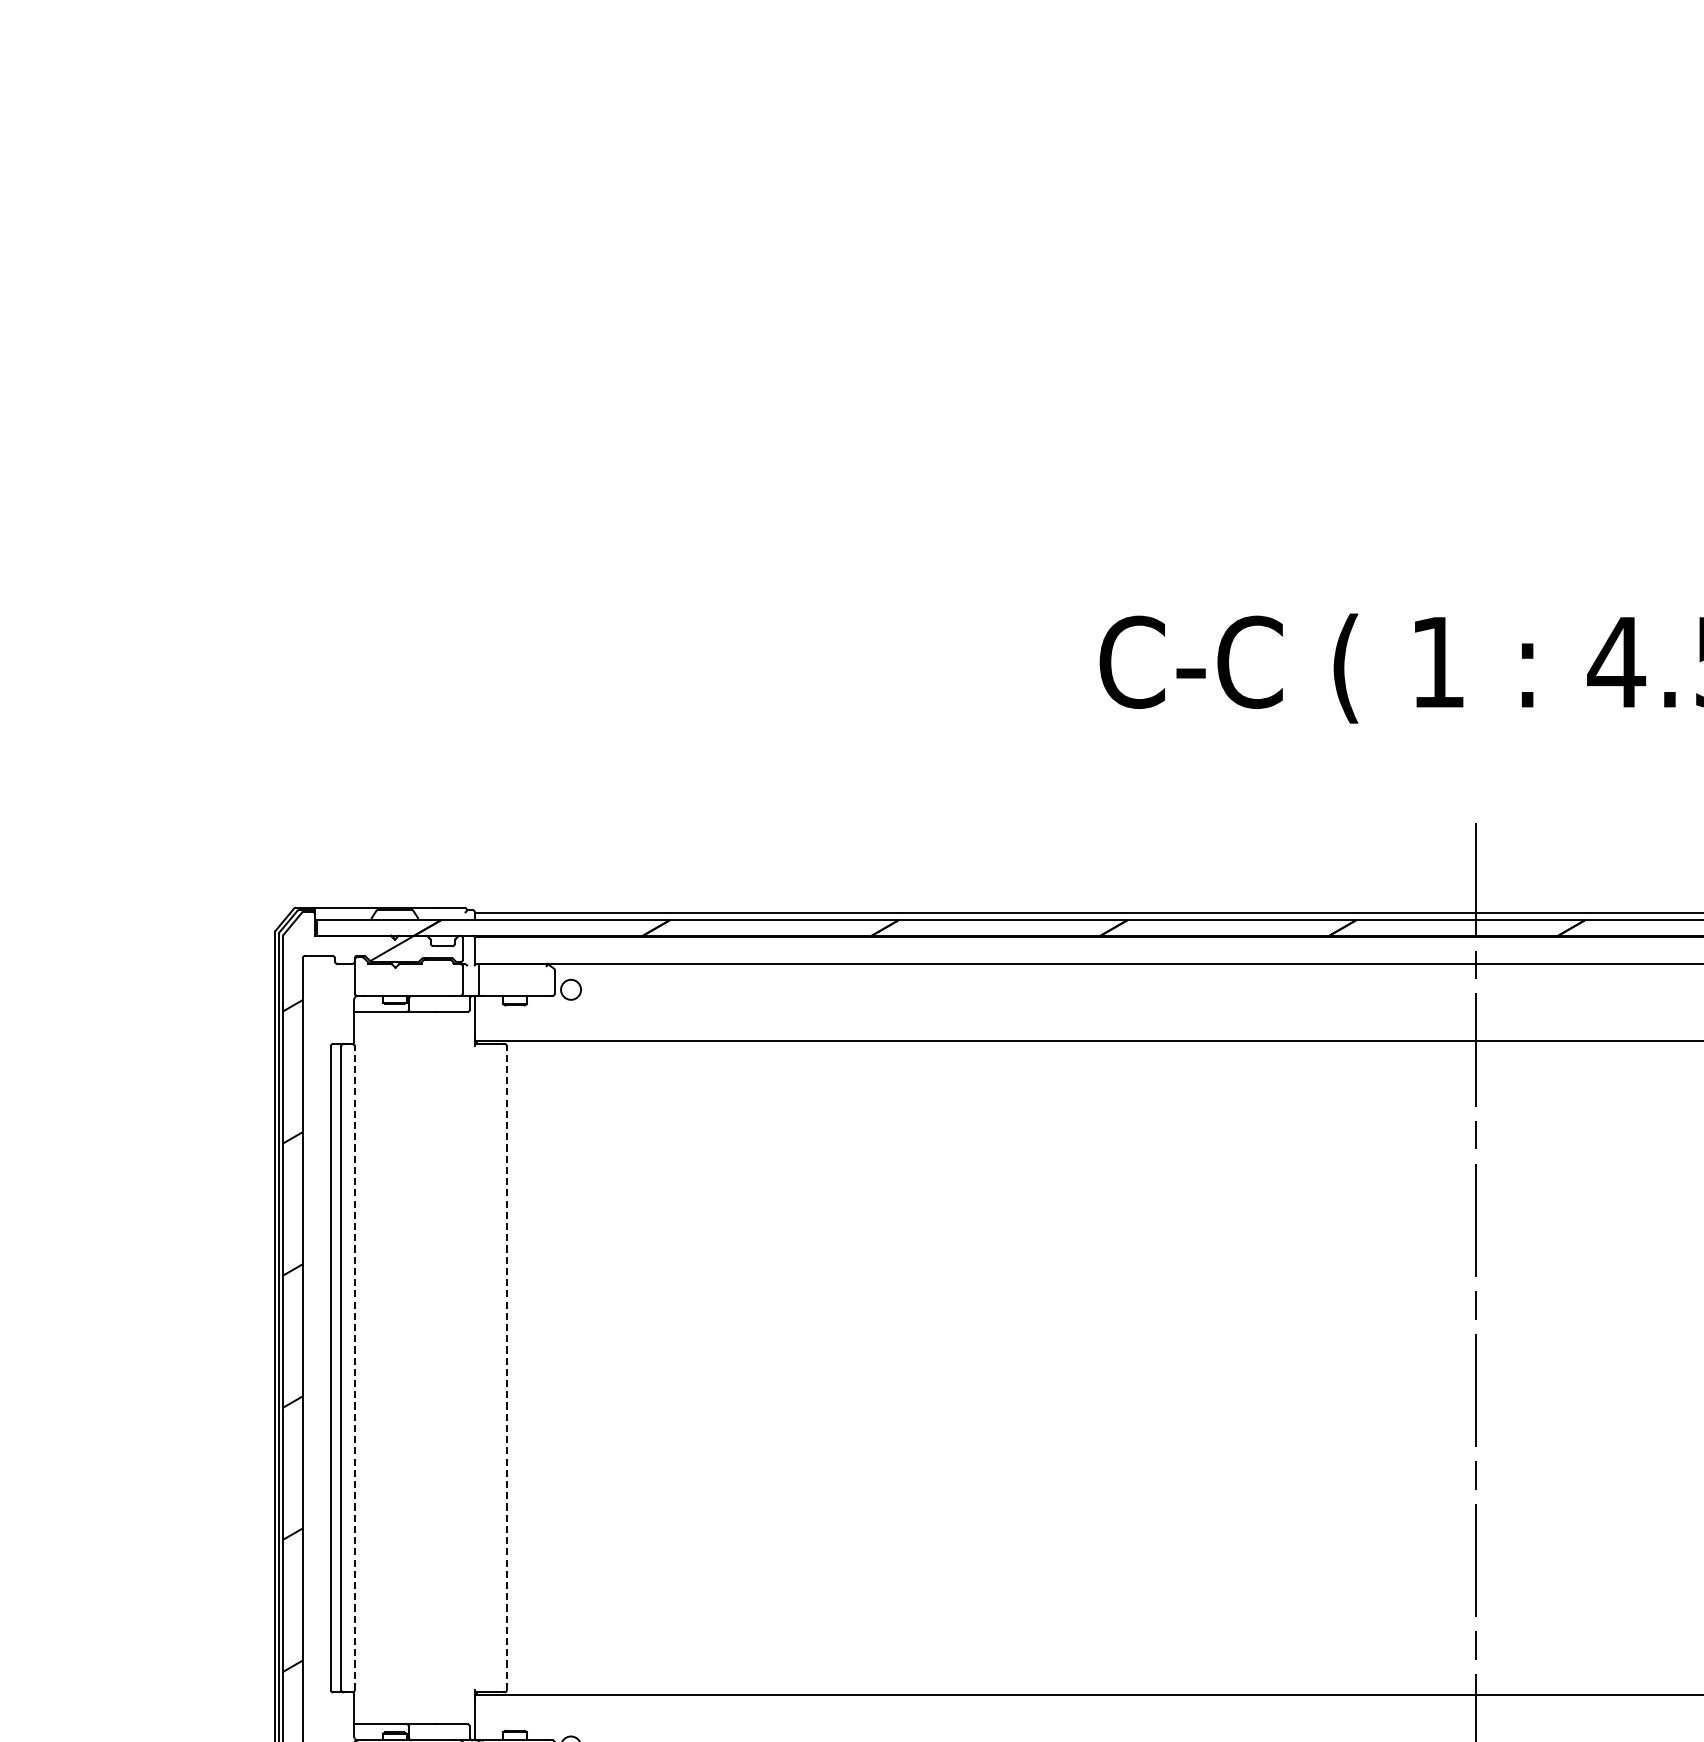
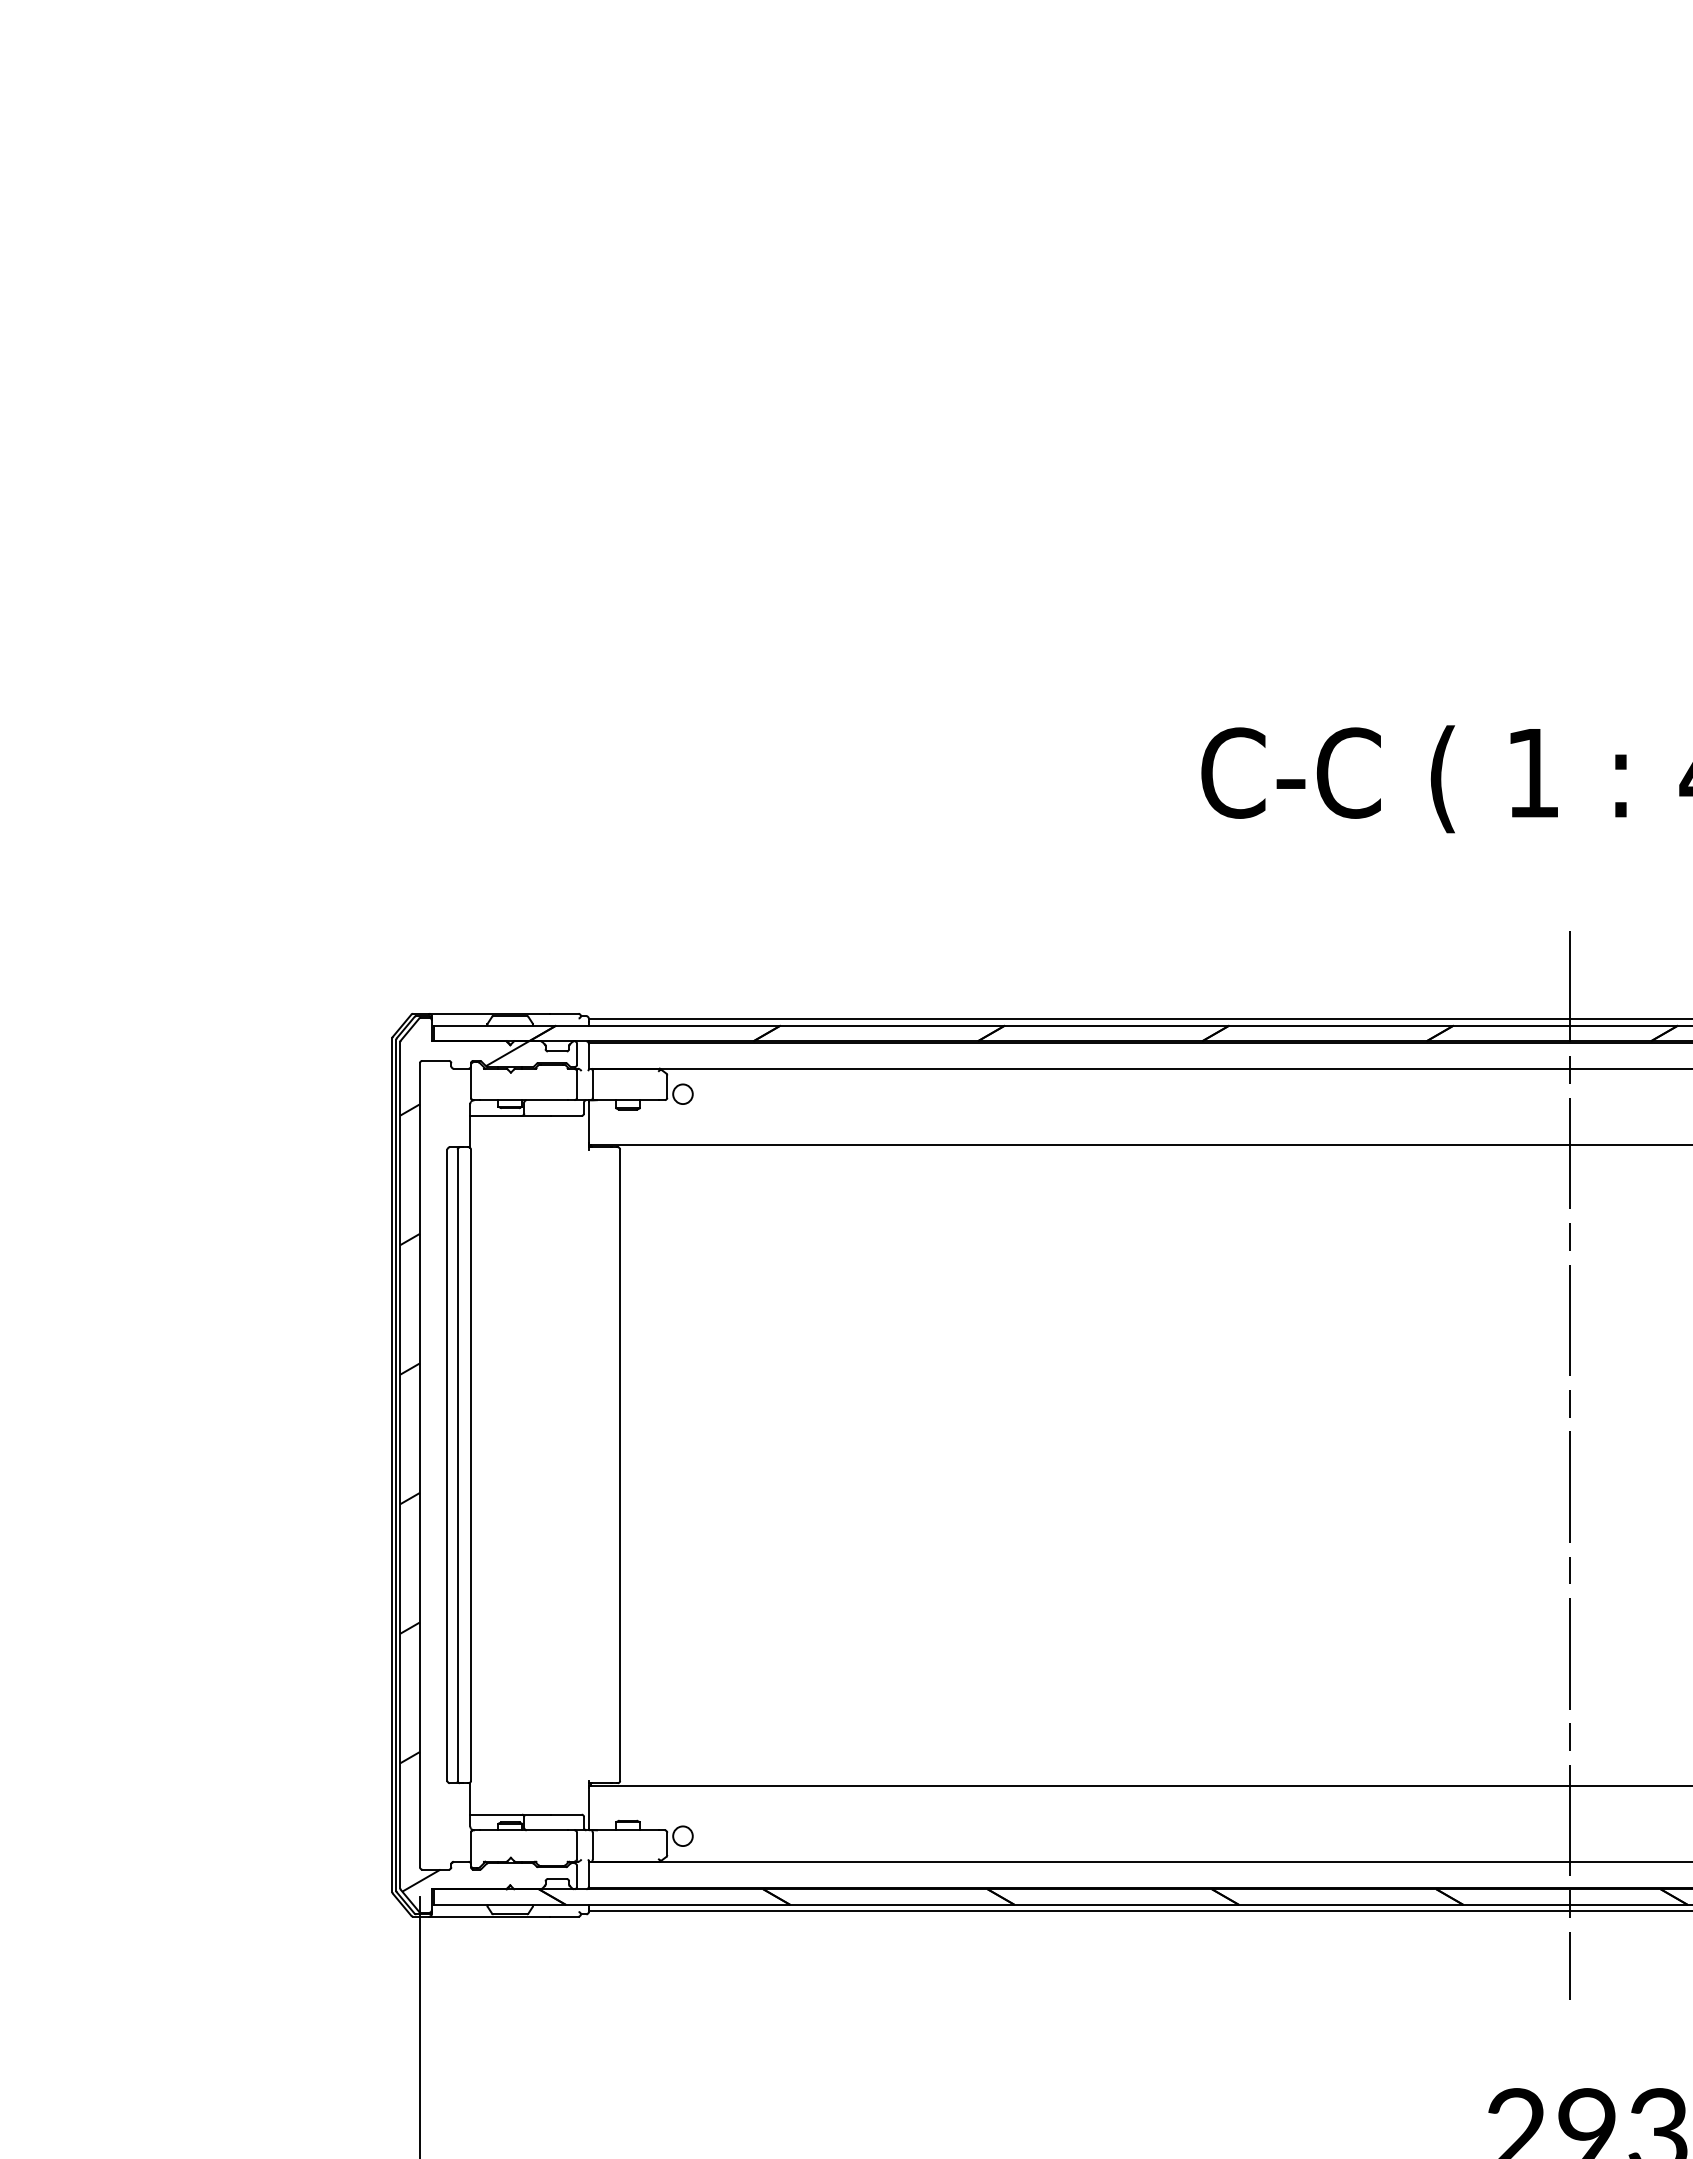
line: (355, 1368) -> (471, 1465), dashed -> solid
line: (507, 1368) -> (620, 1465), dashed -> solid

